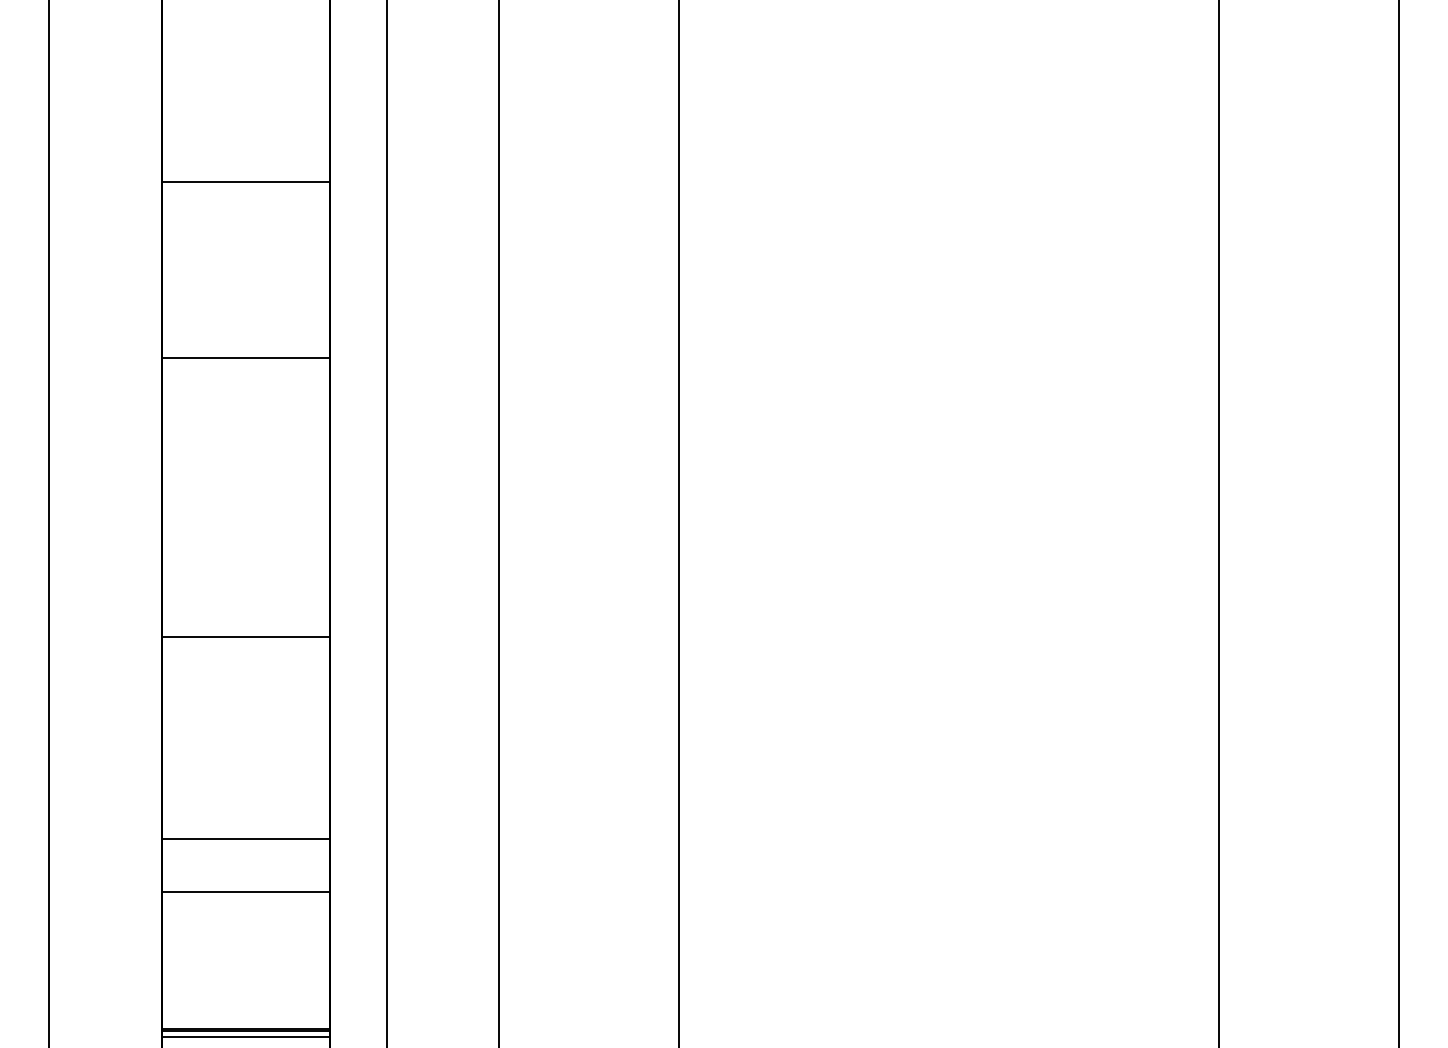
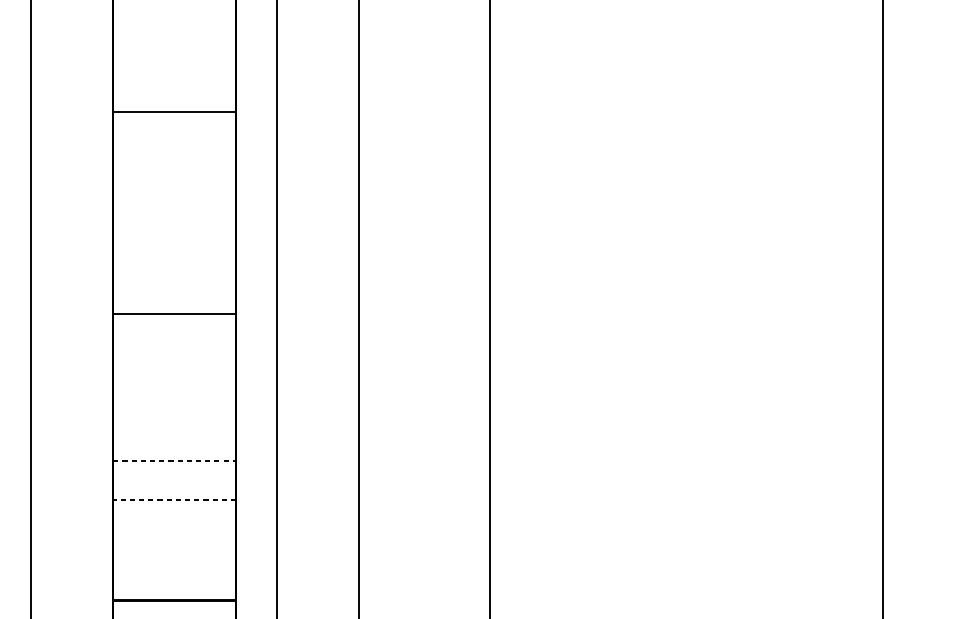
line: (246, 838) -> (175, 460), solid -> dashed
line: (245, 891) -> (174, 499), solid -> dashed
line: (245, 1037) -> (174, 605), removed

